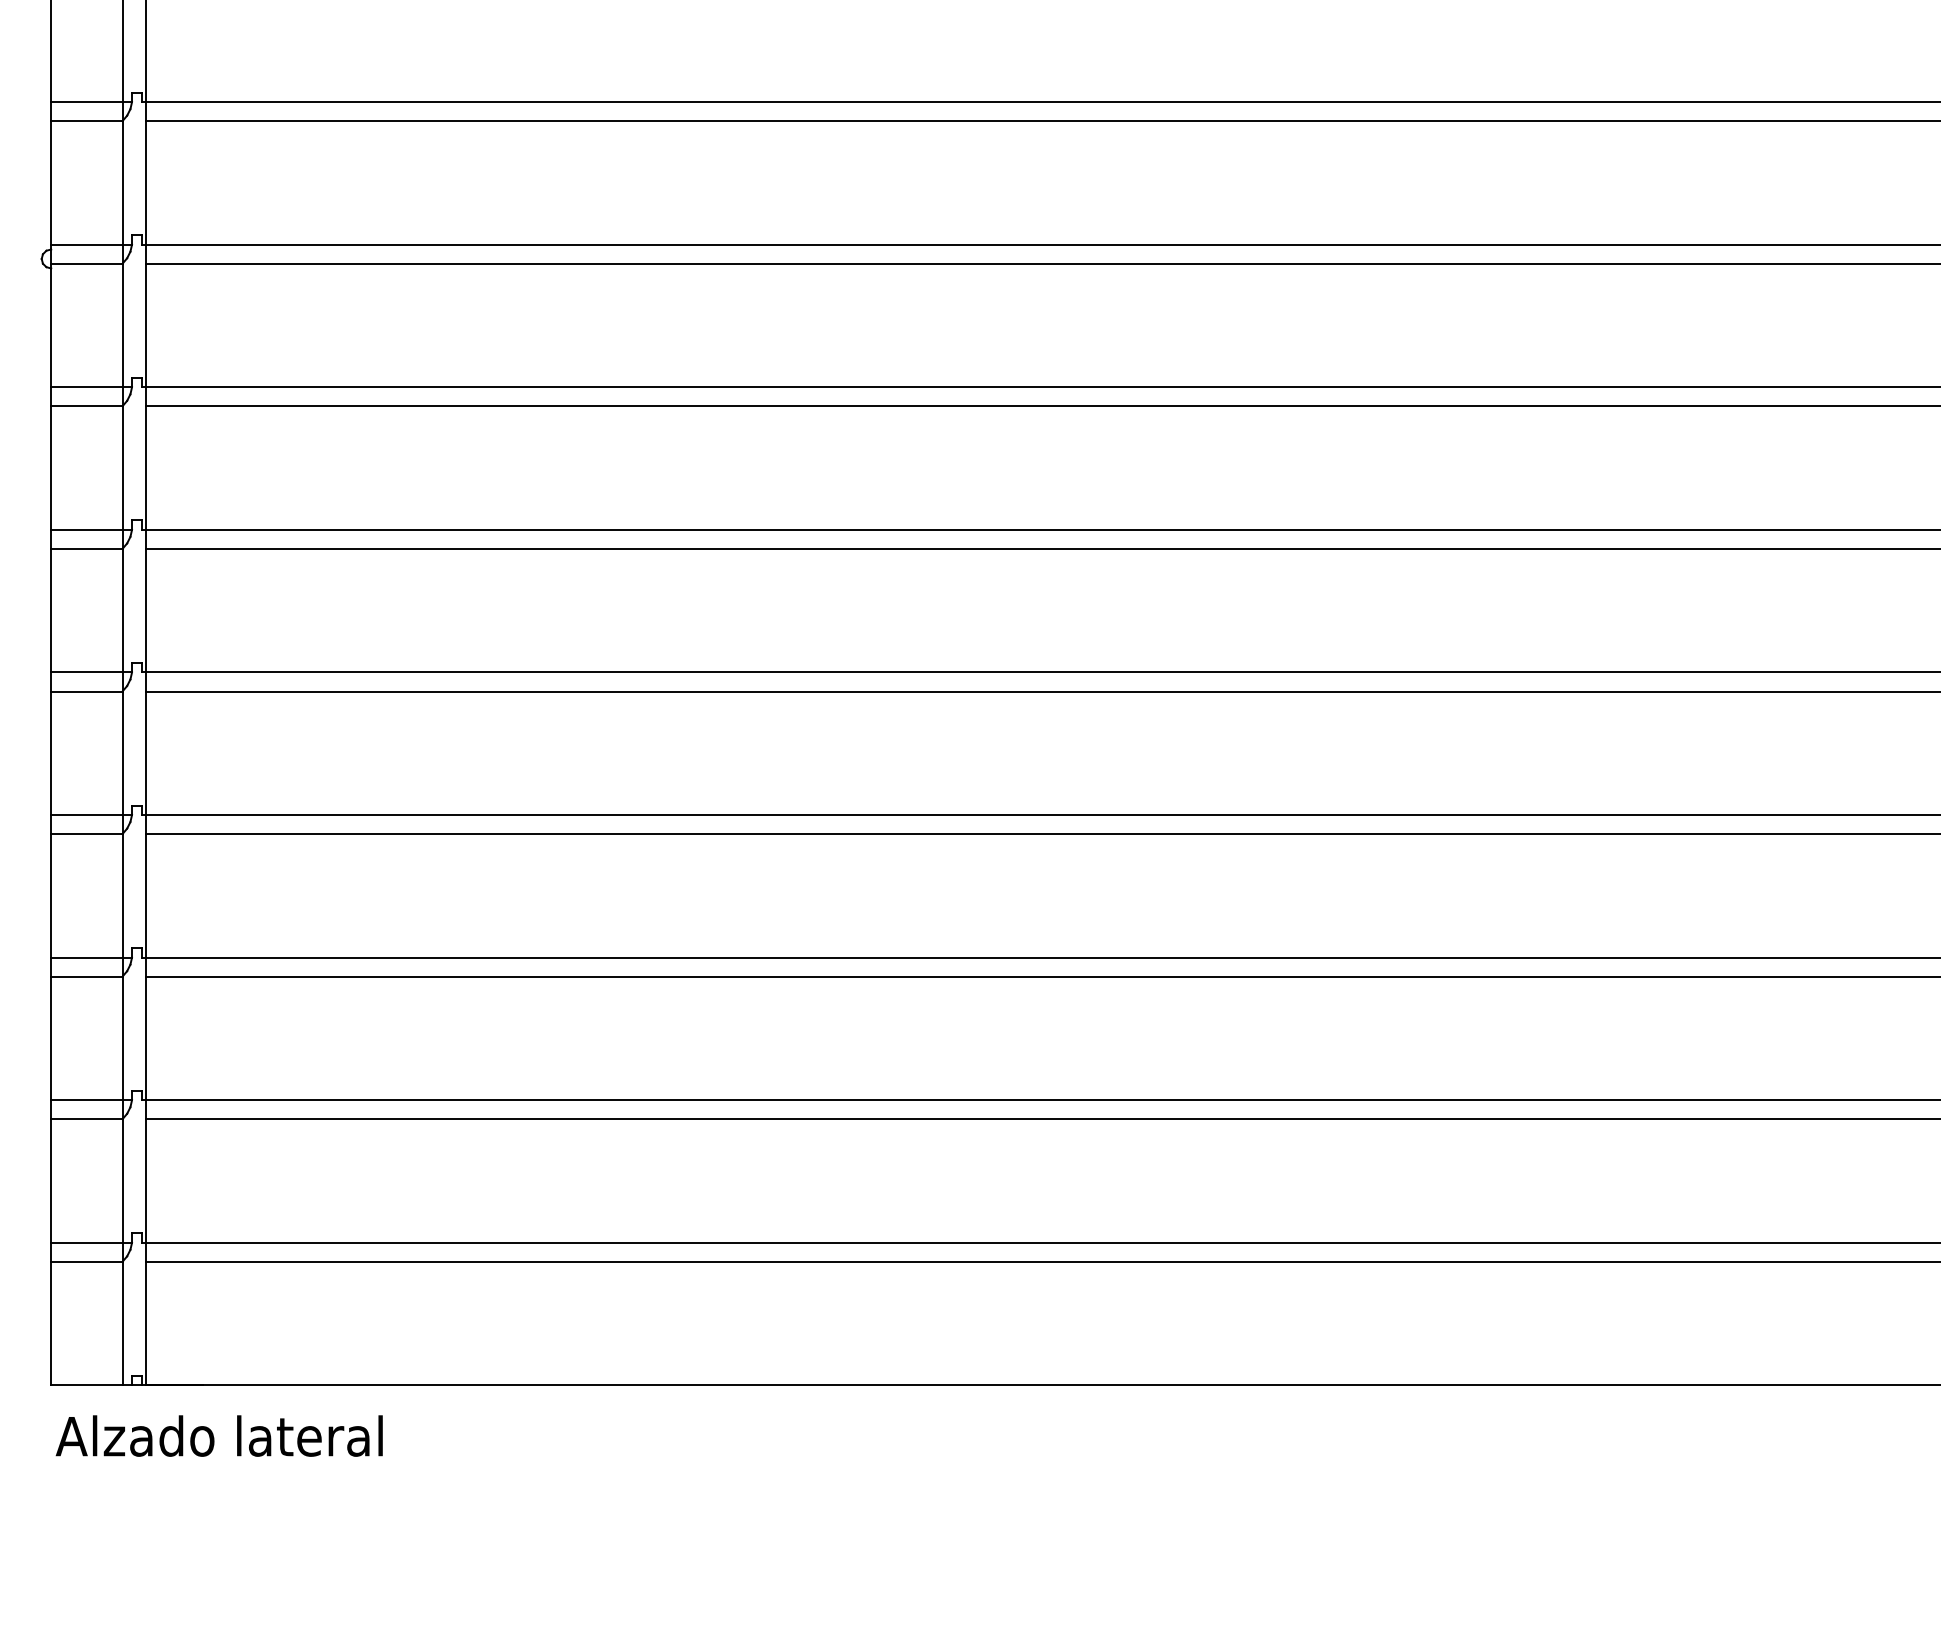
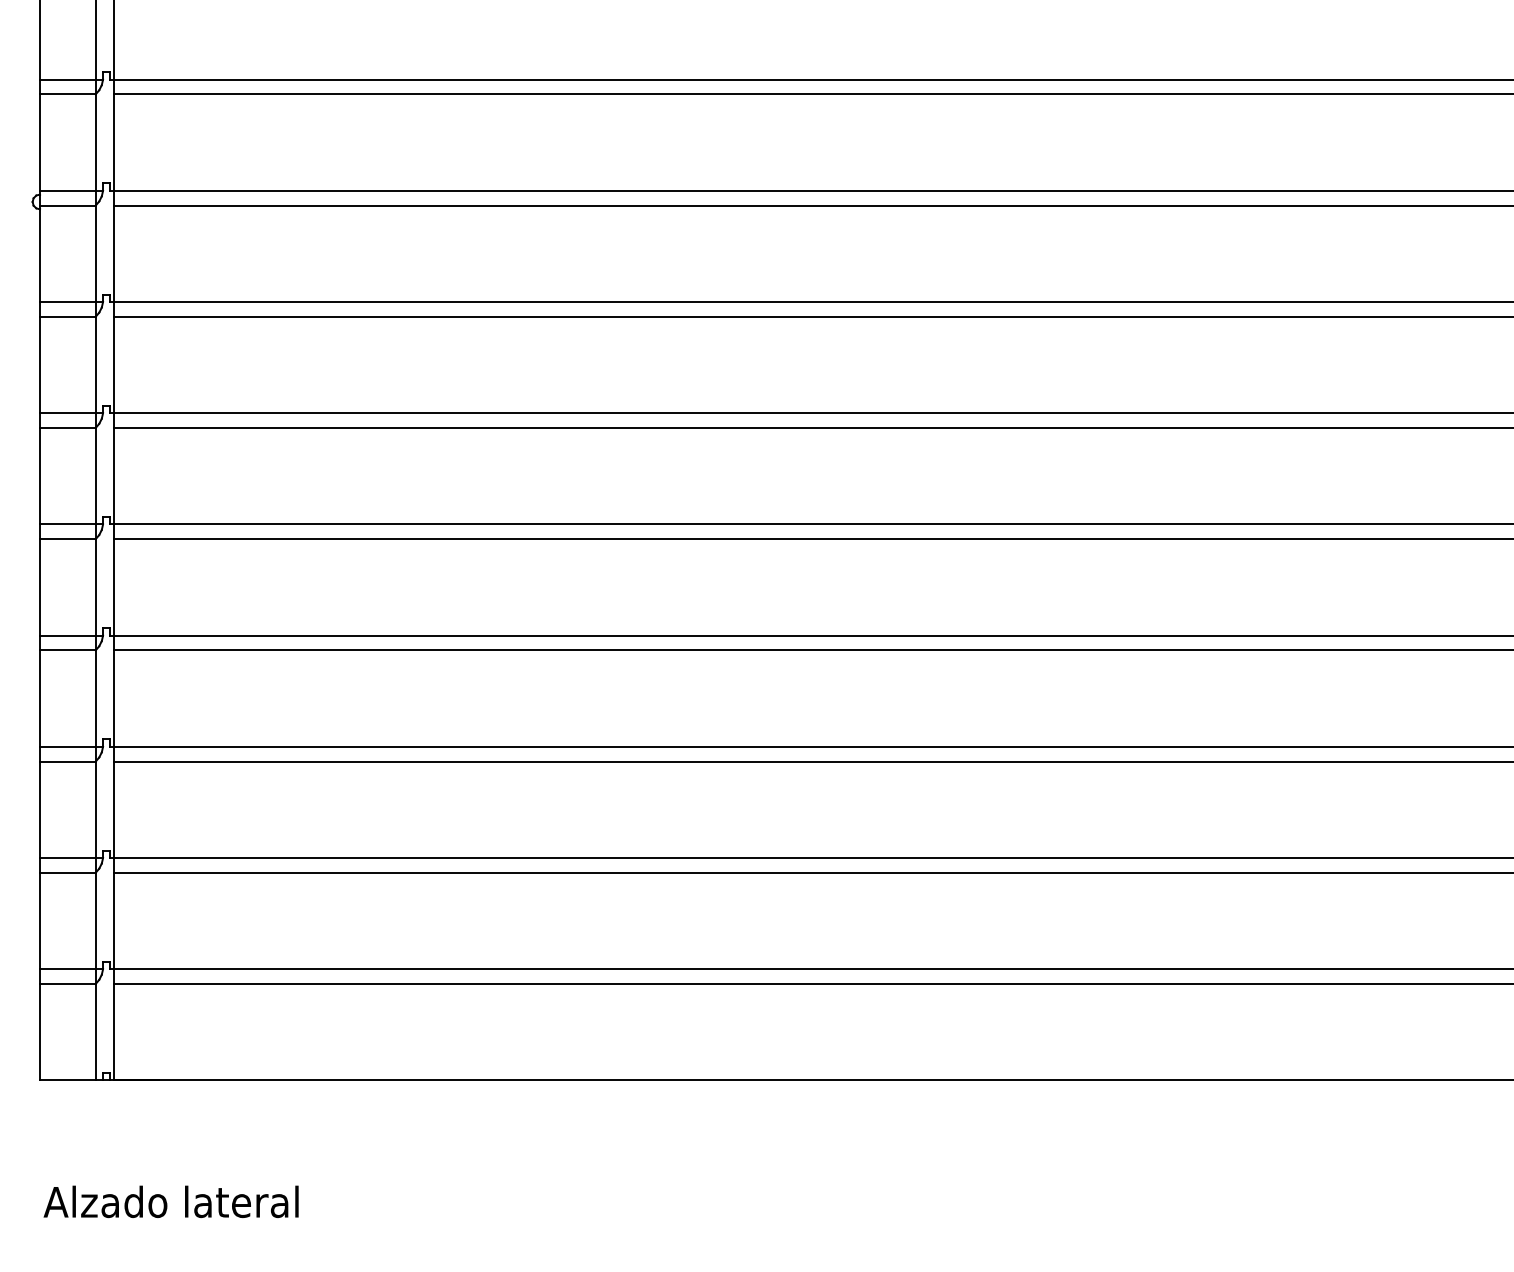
text: (218, 1435) -> (170, 1201), moved

